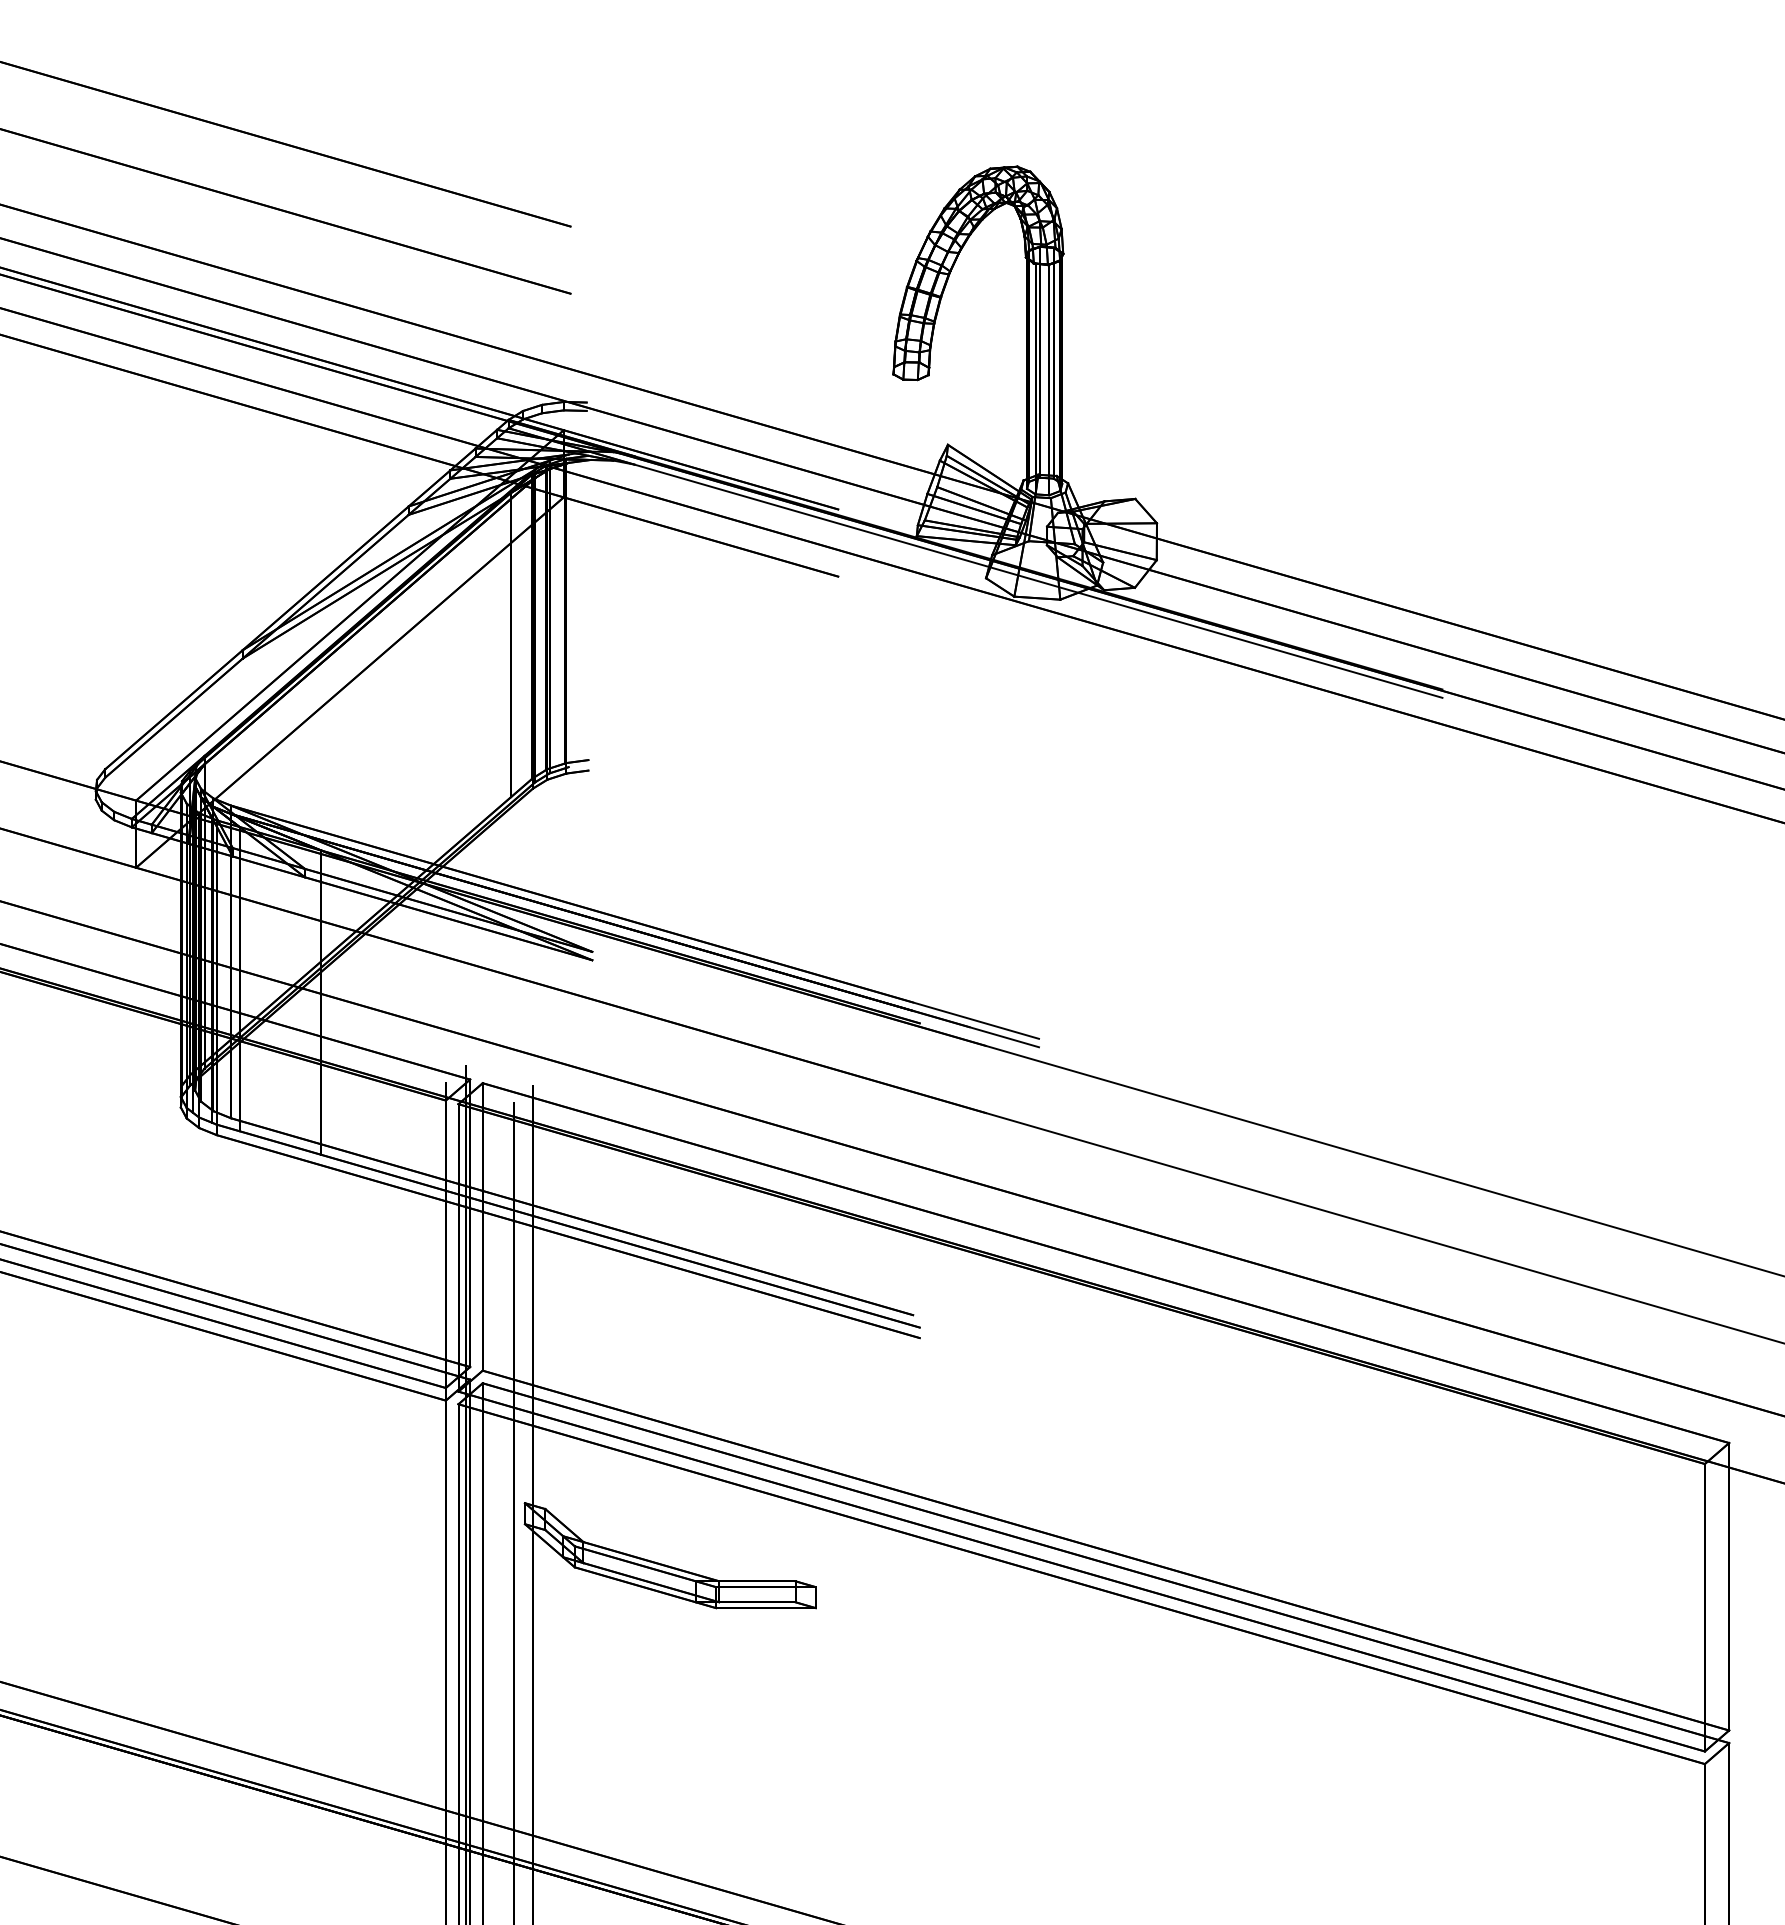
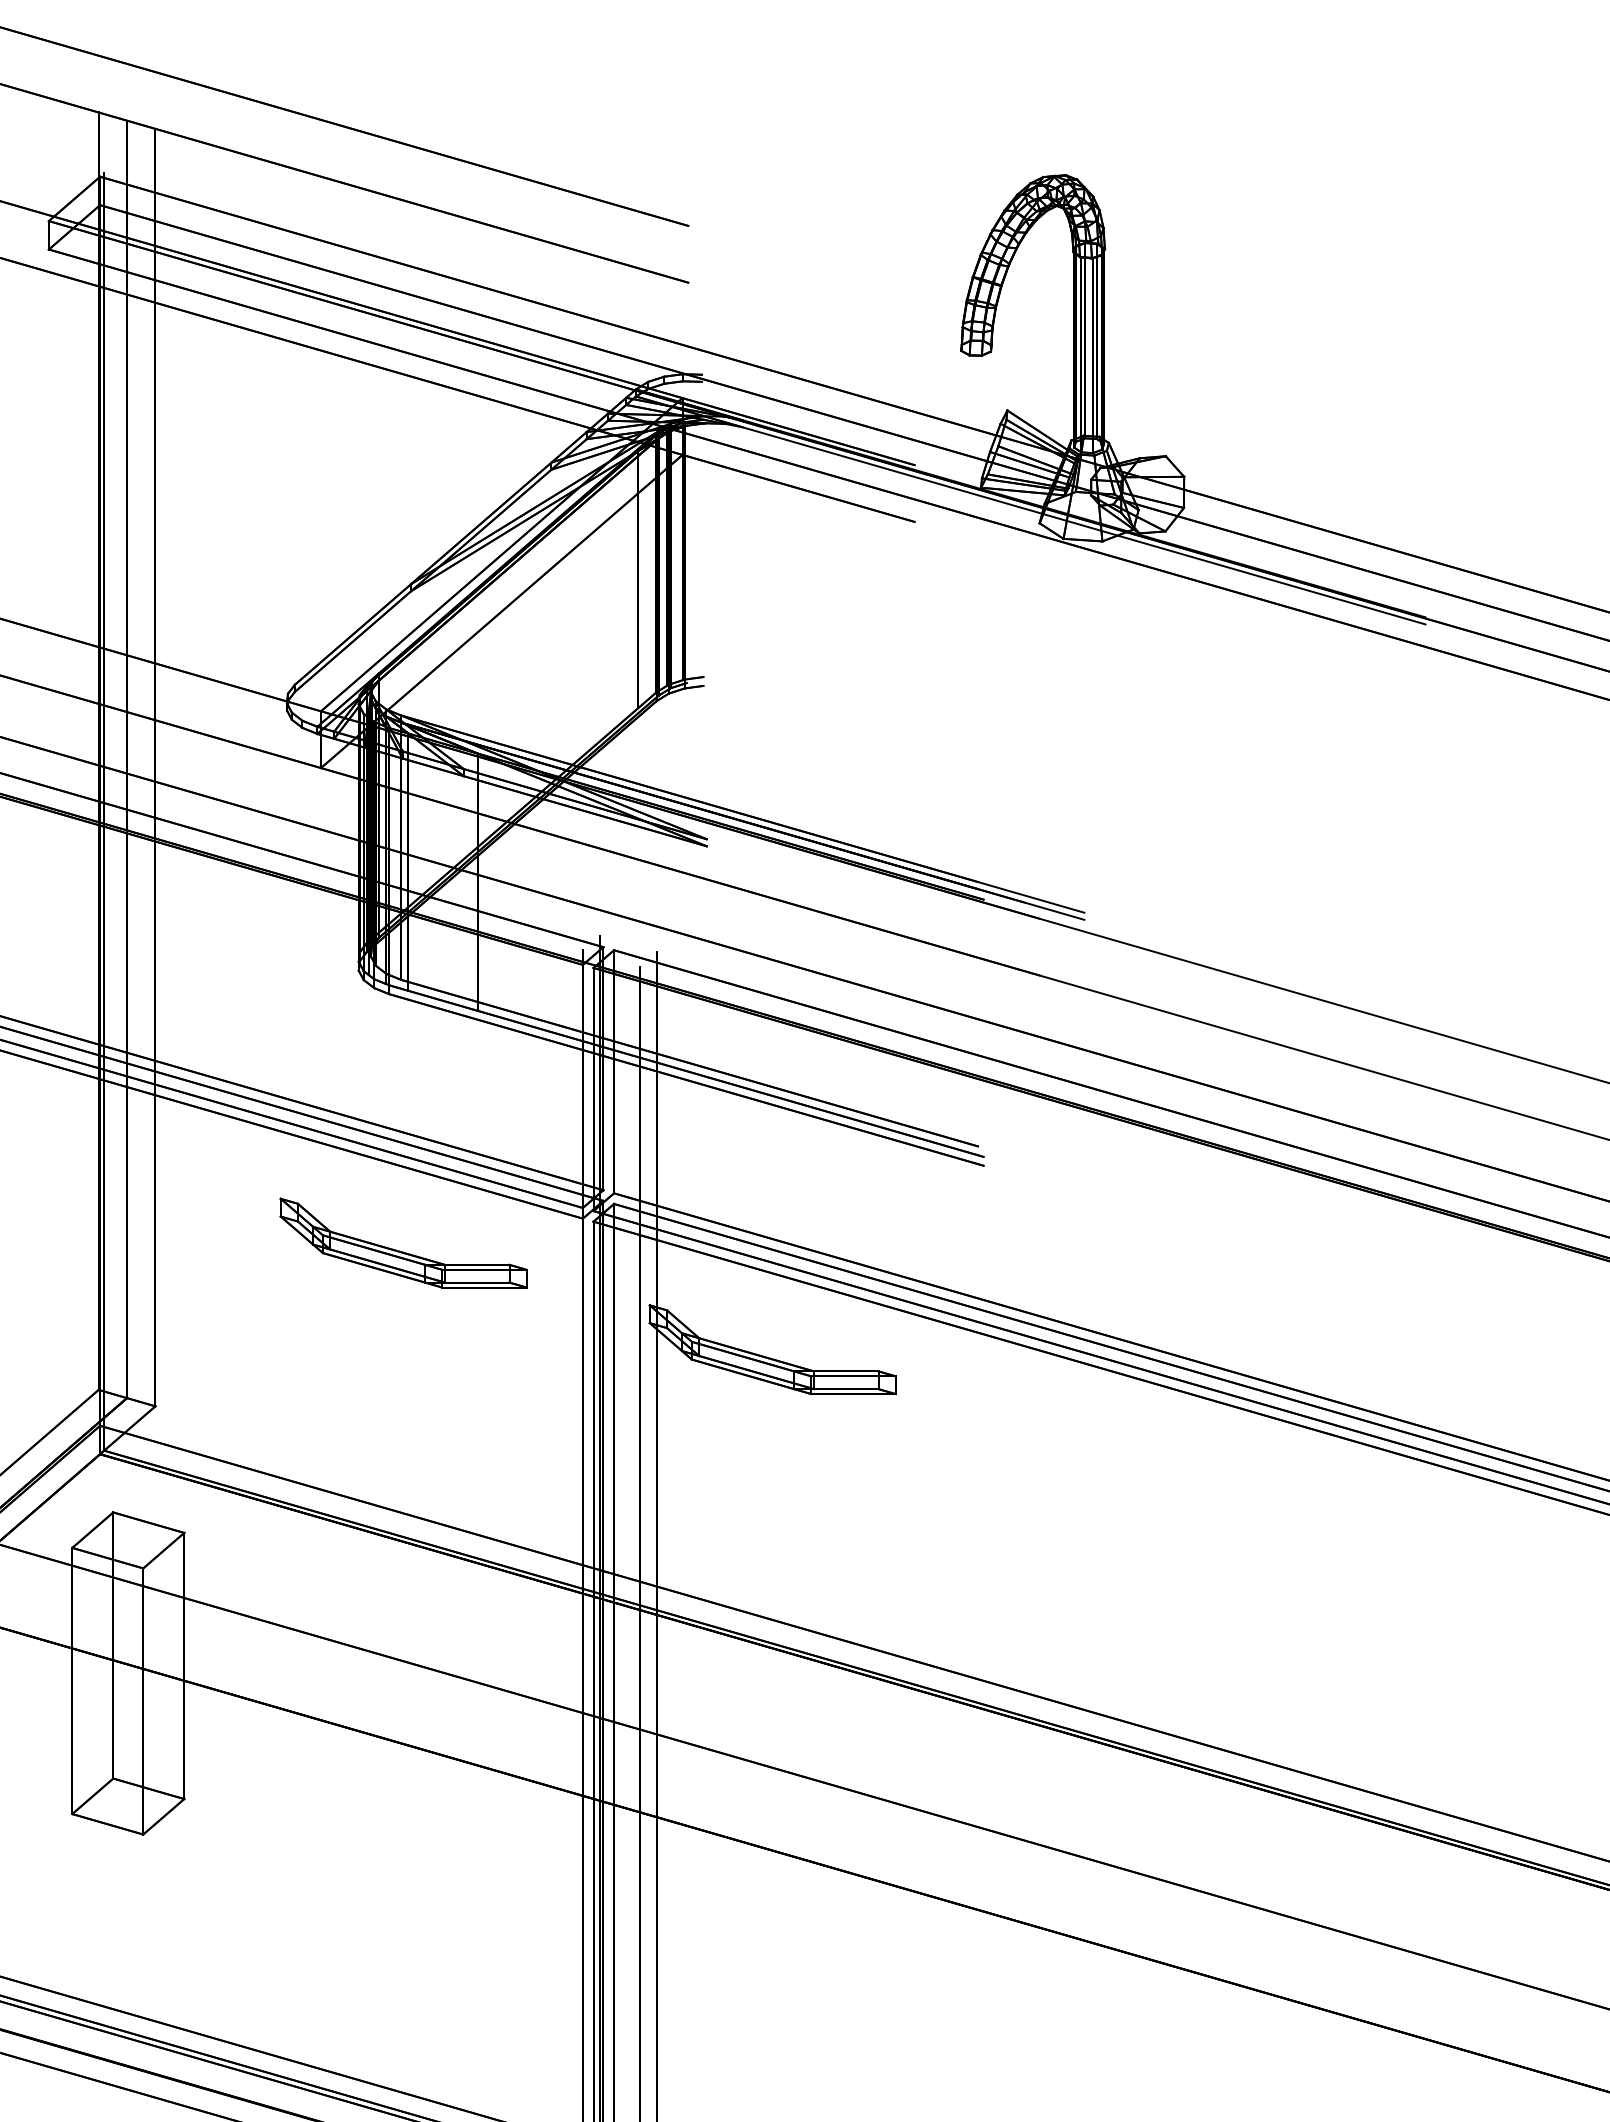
part: (228, 1438) -> (399, 1250), added

